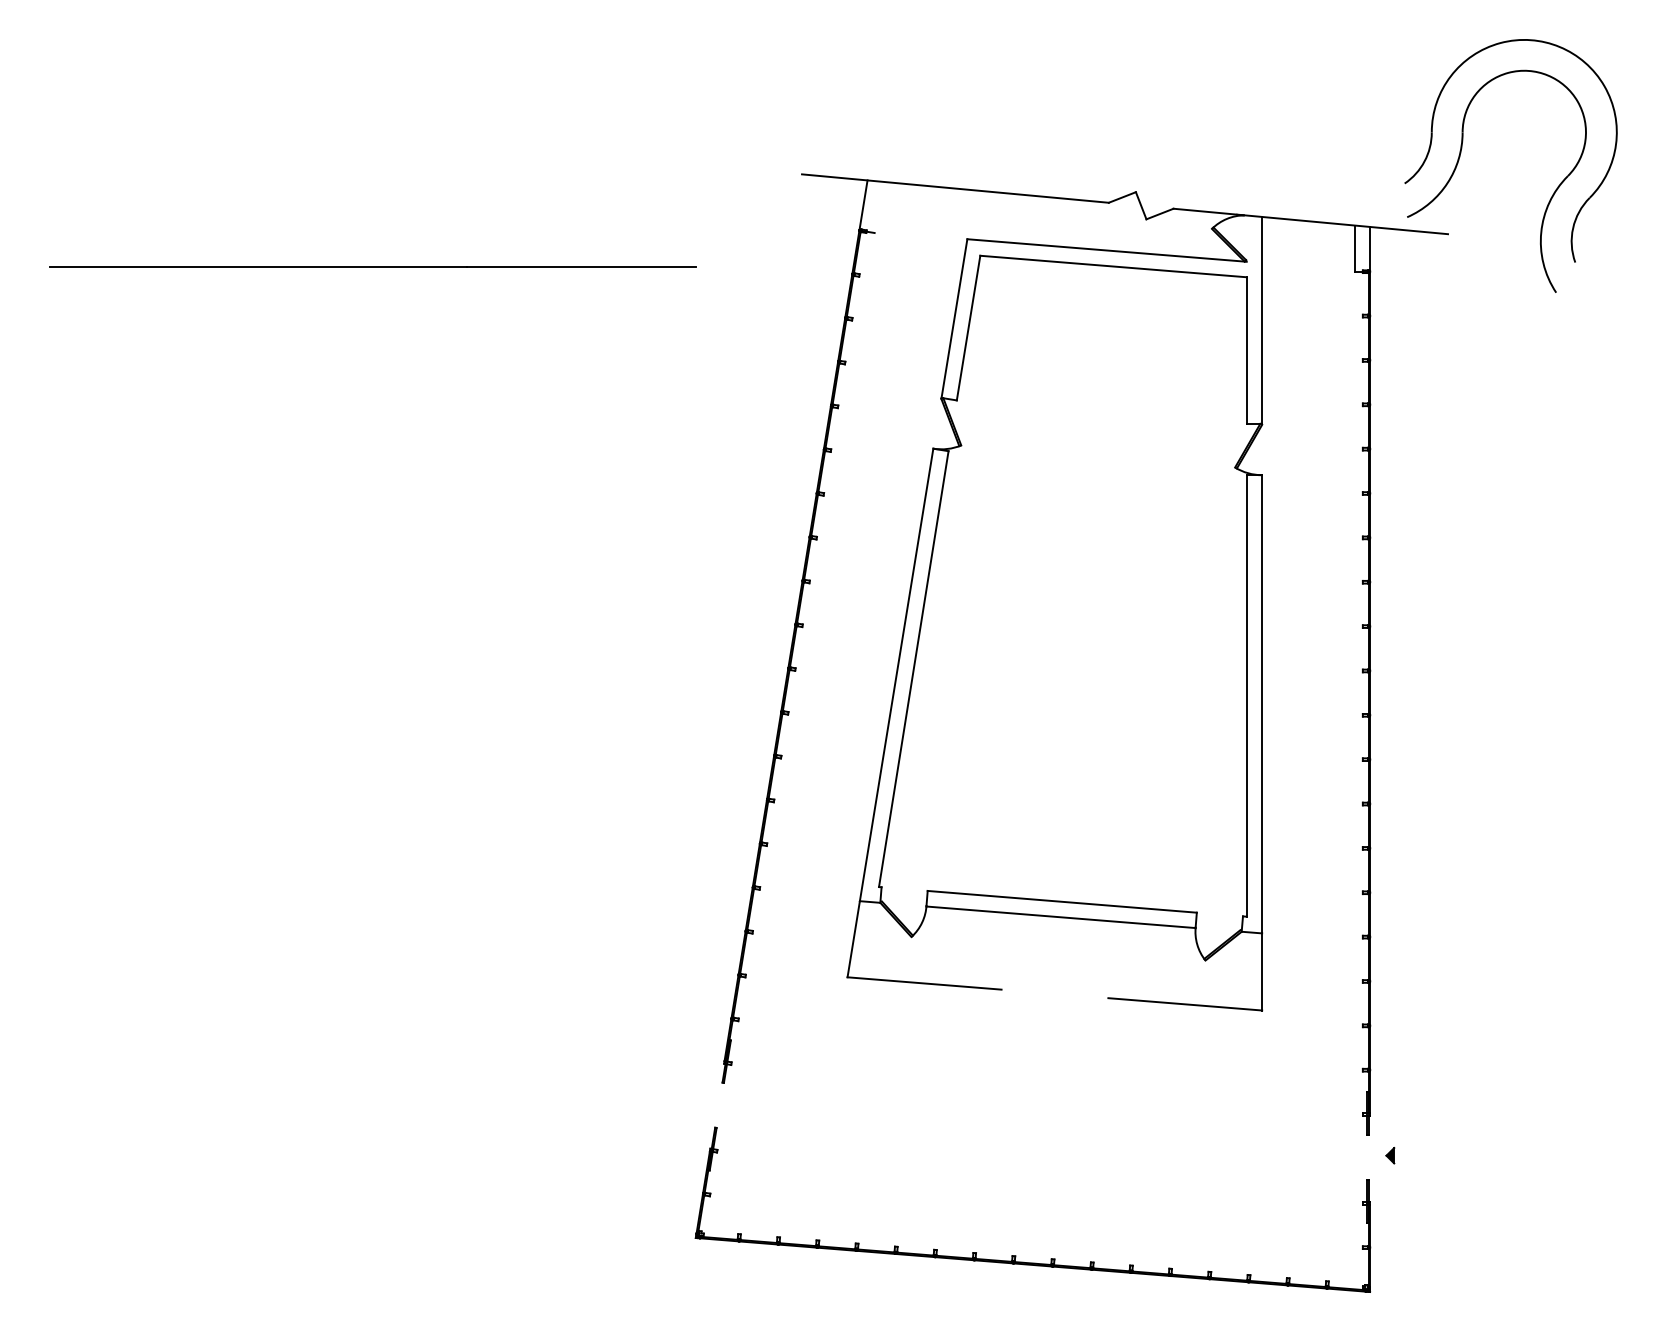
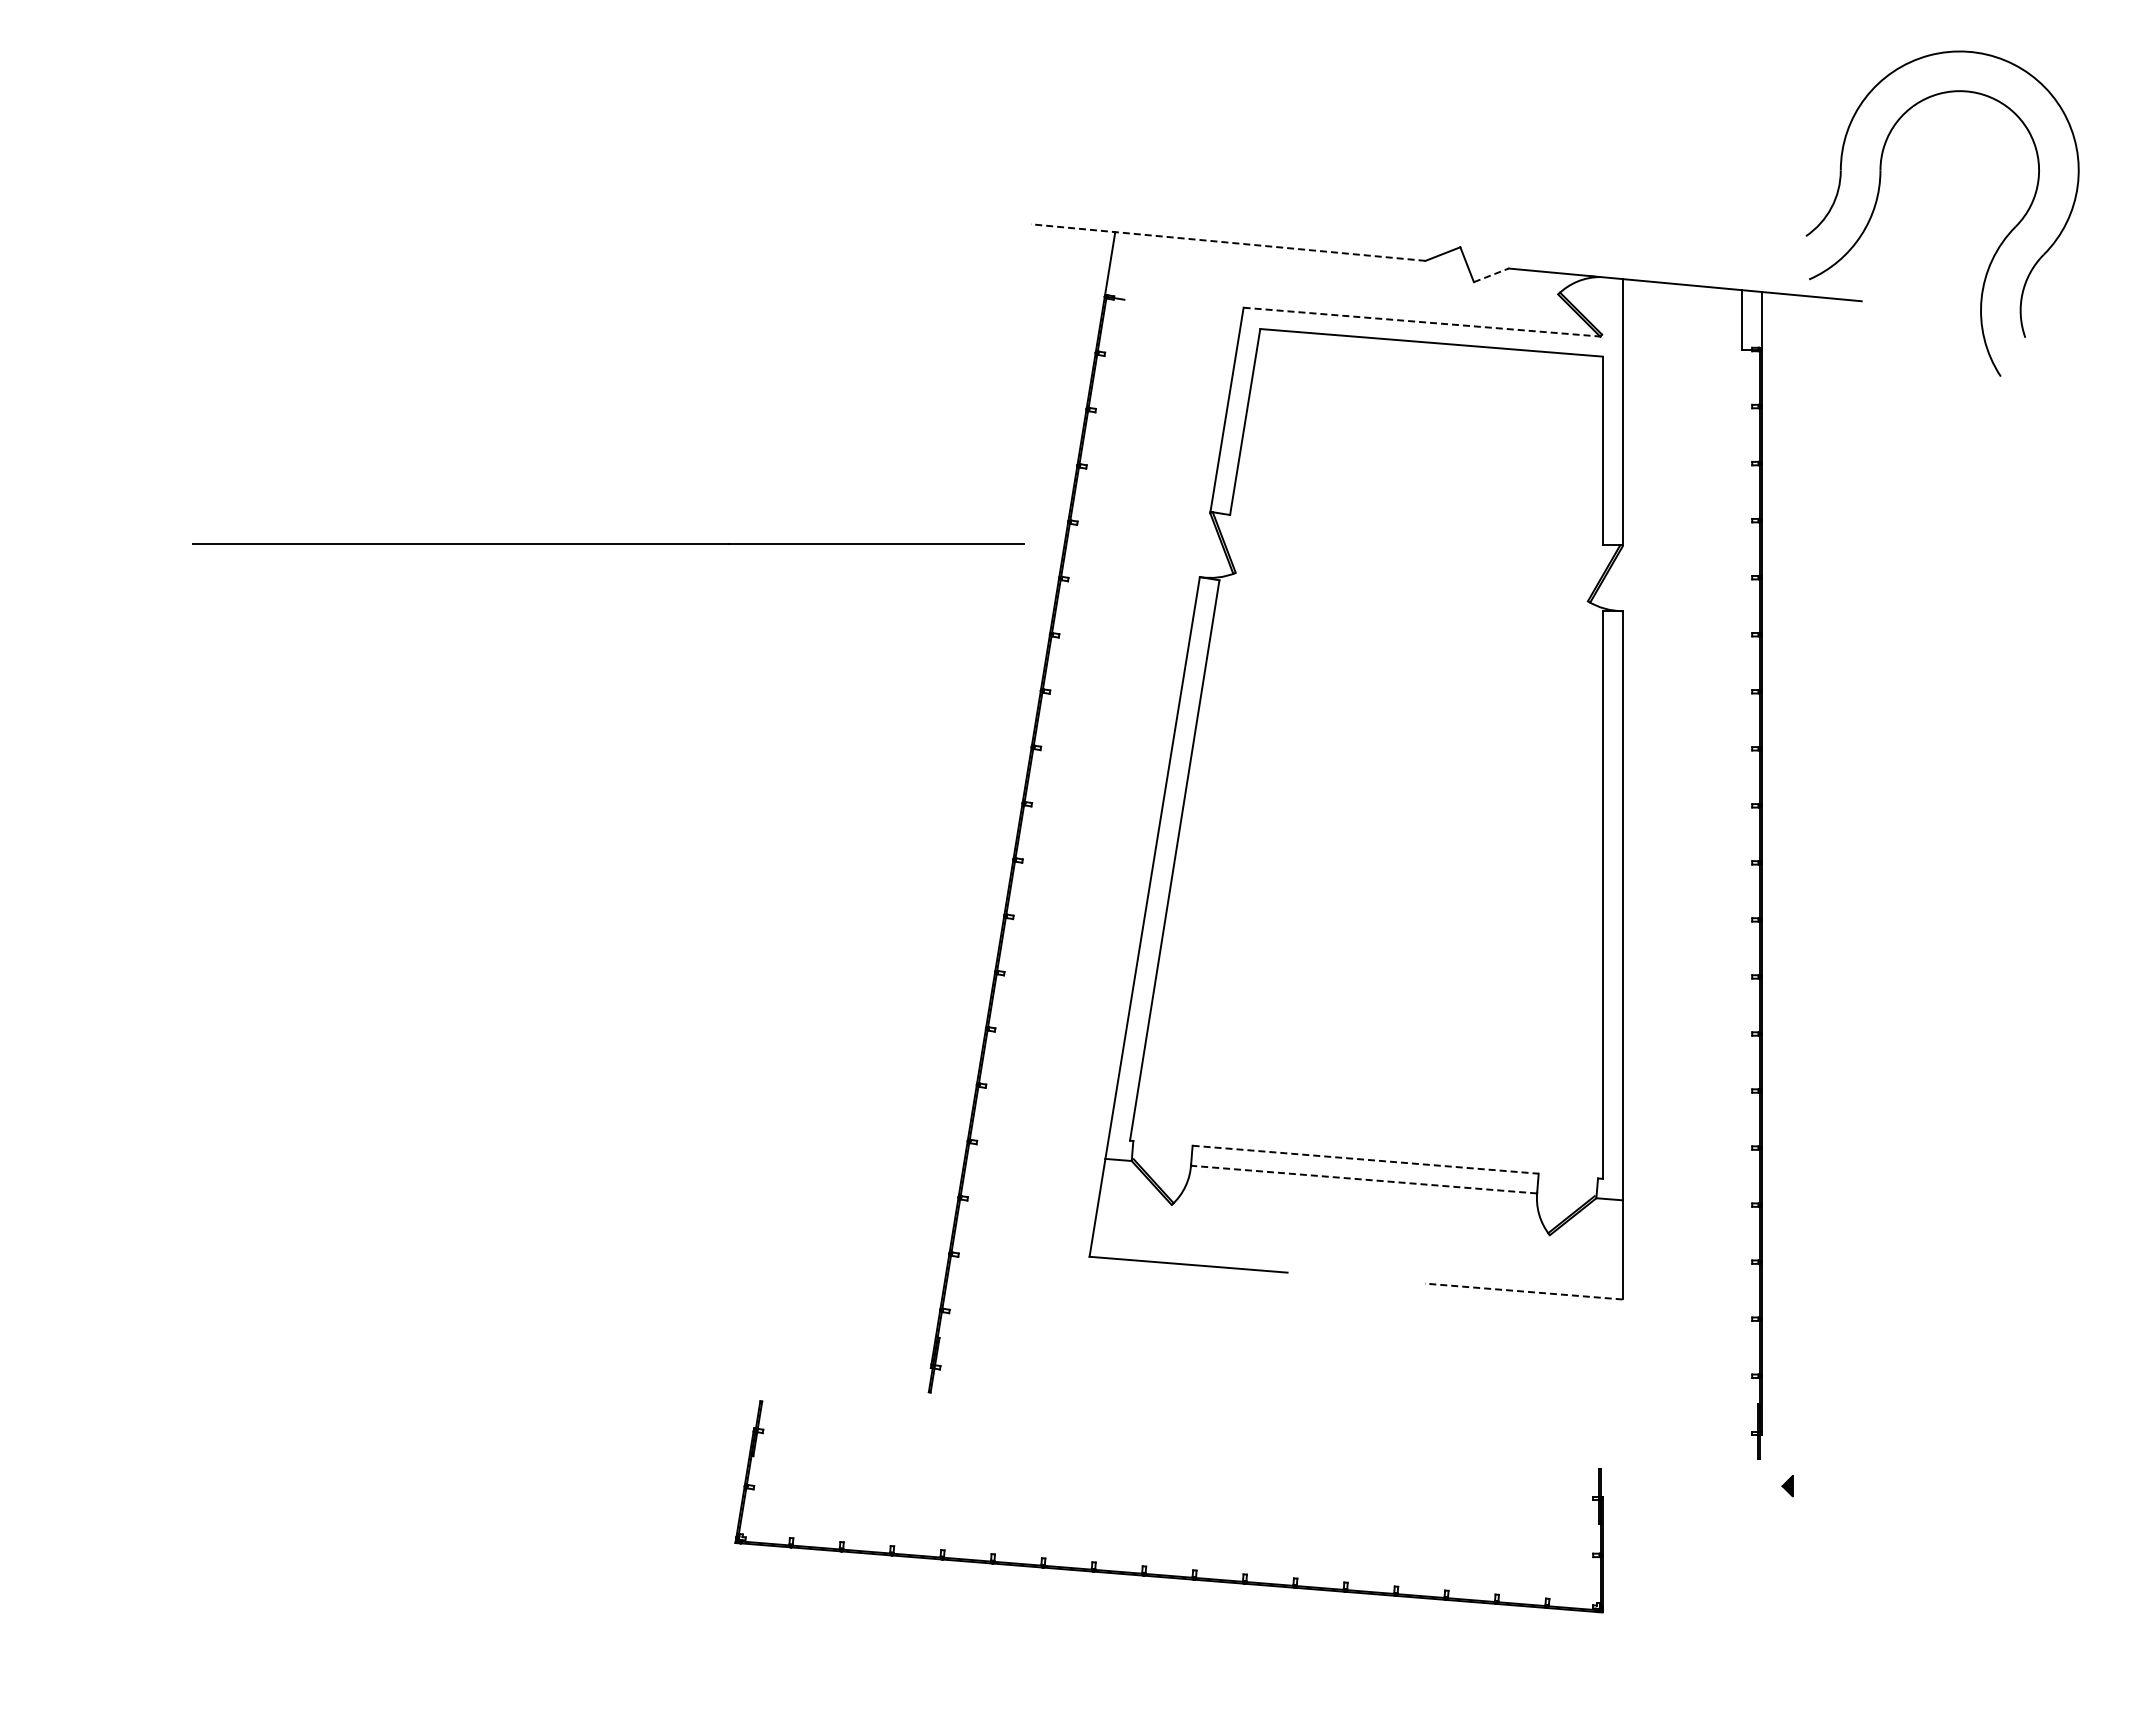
line: (954, 188) -> (1227, 242), solid -> dashed
line: (1160, 214) -> (1491, 275), solid -> dashed
line: (1107, 250) -> (1423, 322), solid -> dashed
line: (373, 267) -> (608, 543), moved
line: (1062, 901) -> (1365, 1159), solid -> dashed
line: (1061, 917) -> (1364, 1179), solid -> dashed
line: (1185, 1004) -> (1523, 1291), solid -> dashed
part: (1015, 1255) -> (1146, 1565), moved

